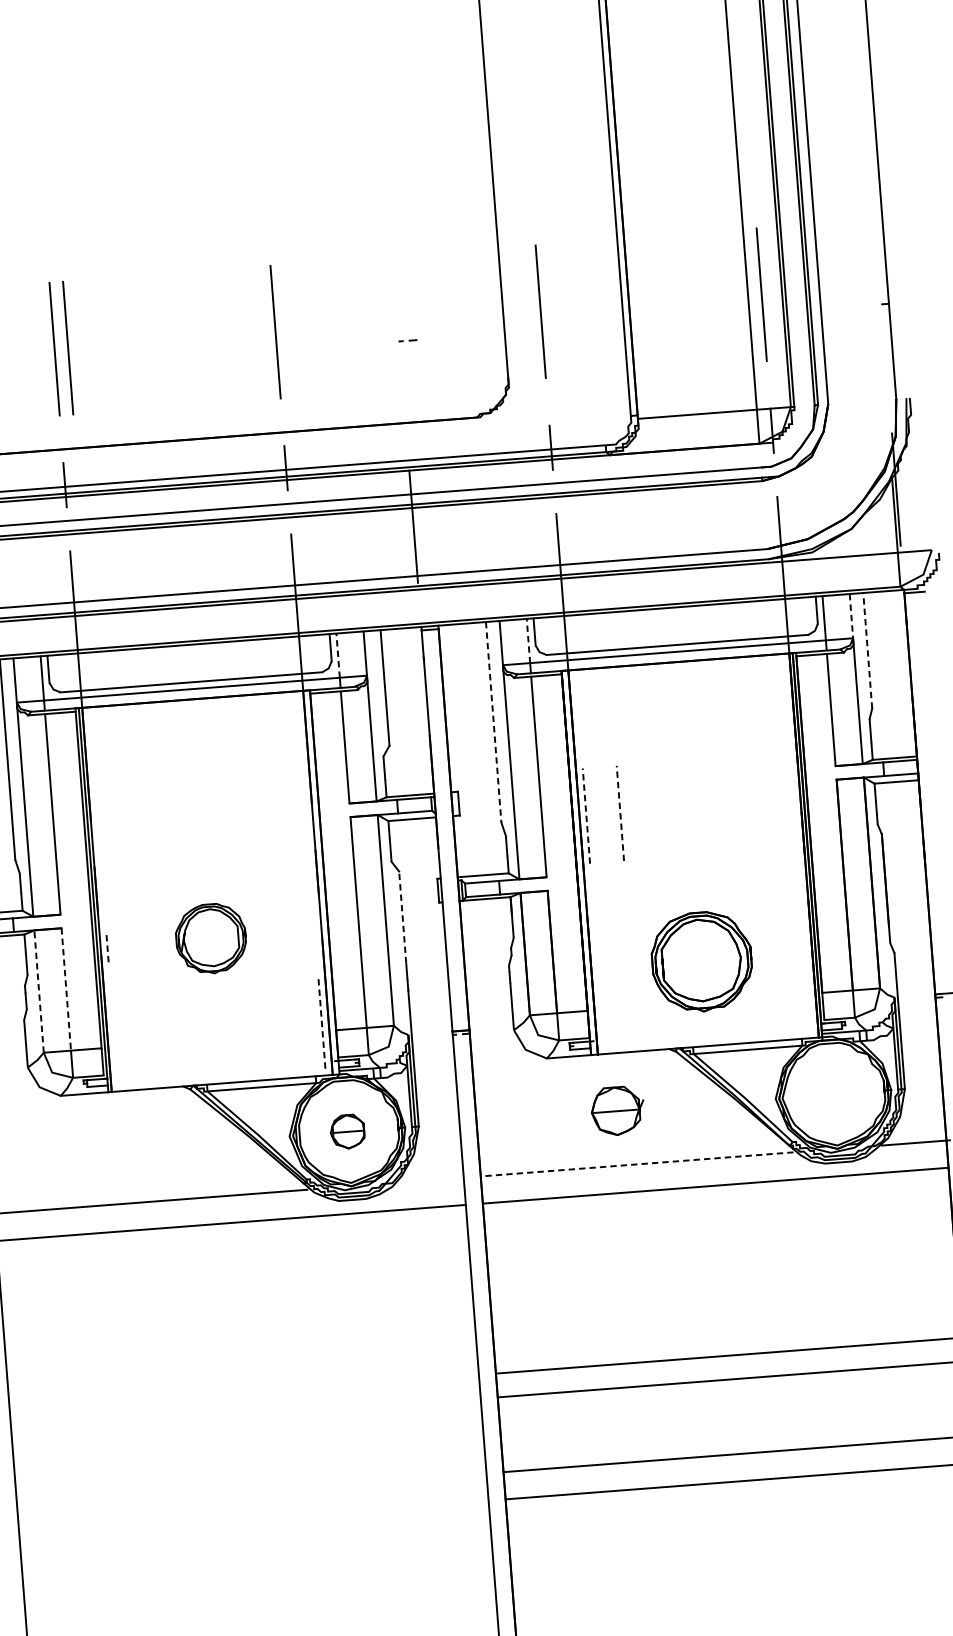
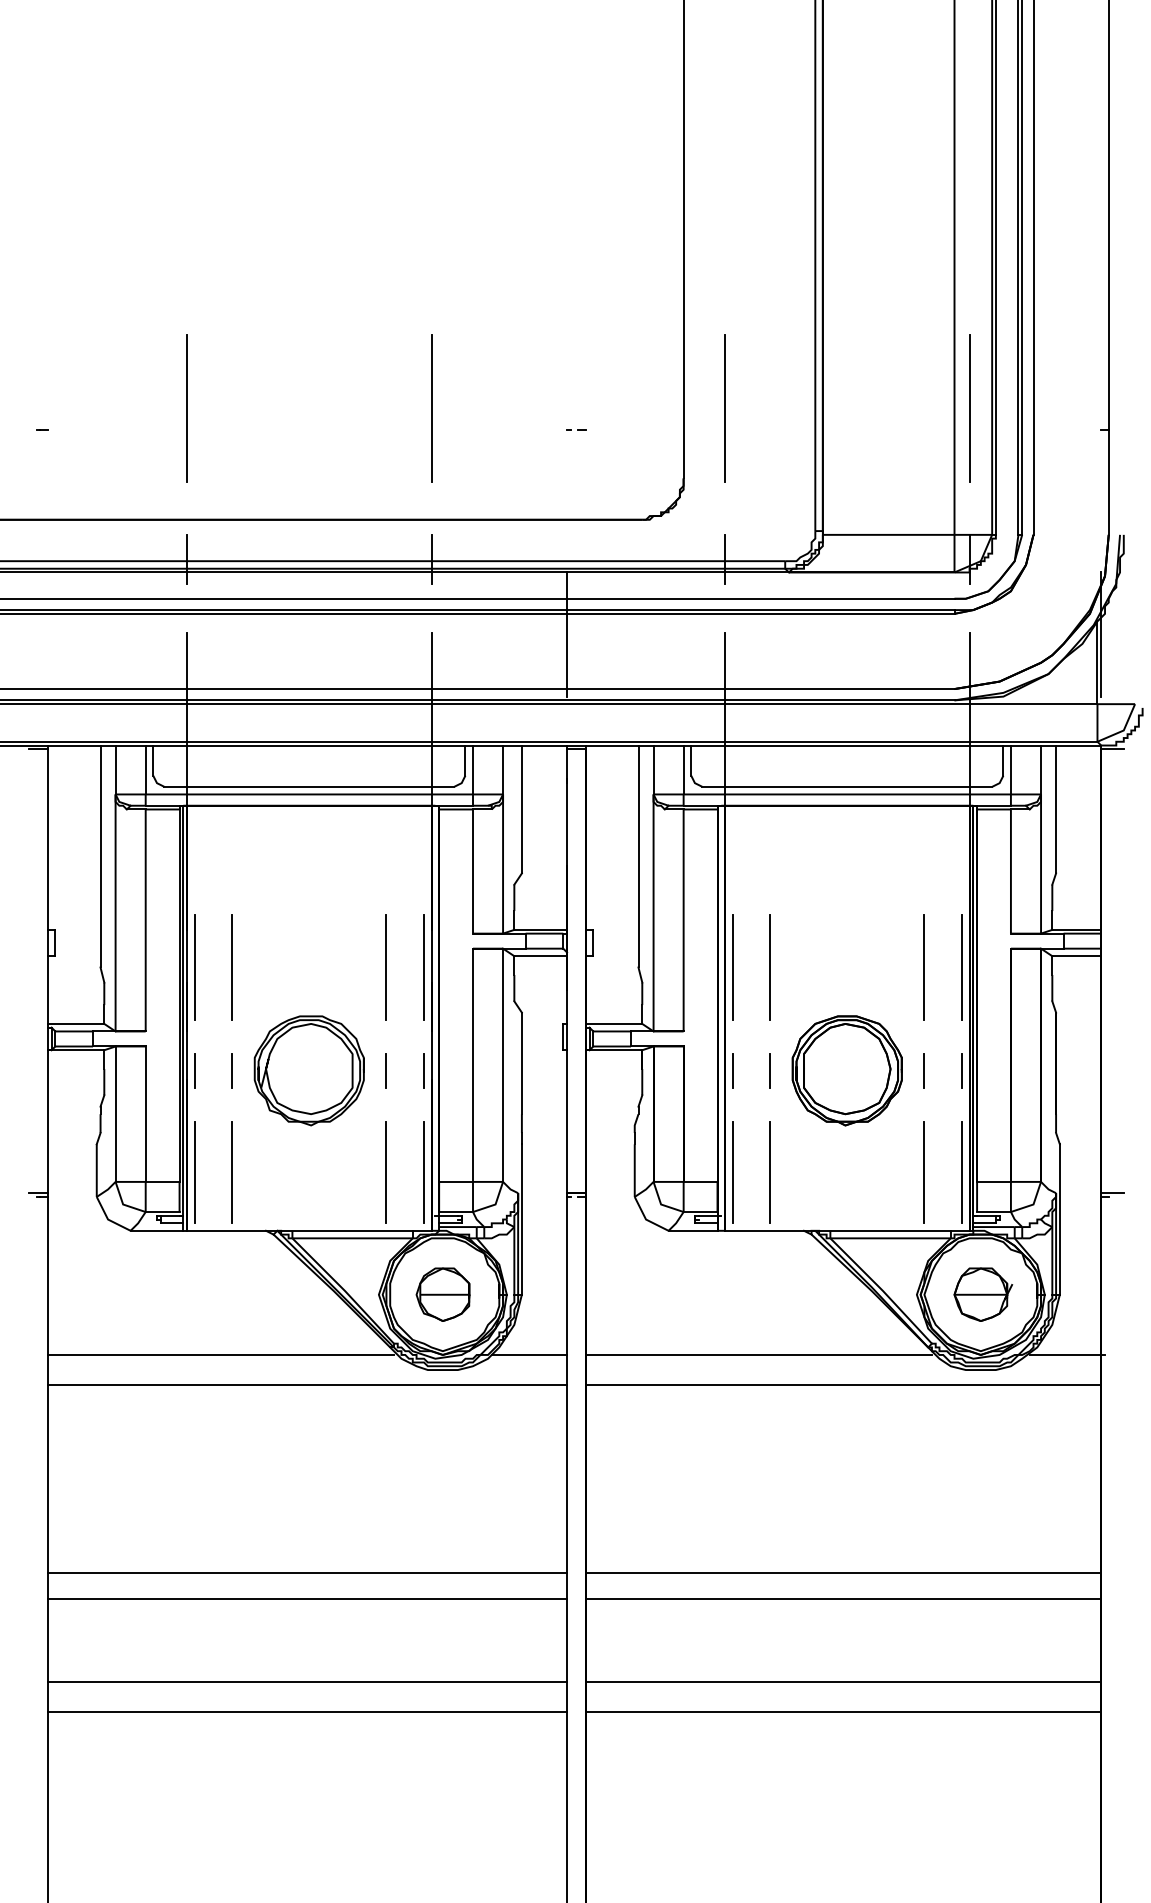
line: (67, 347) -> (201, 408), removed
line: (851, 616) -> (1041, 770), dashed -> solid
line: (528, 640) -> (683, 769), dashed -> solid
line: (868, 650) -> (1056, 809), dashed -> solid
line: (338, 655) -> (473, 769), dashed -> solid
line: (493, 722) -> (638, 856), dashed -> solid
line: (794, 800) -> (962, 967), added
line: (759, 802) -> (924, 967), added
line: (620, 813) -> (770, 967), dashed -> solid
line: (586, 816) -> (732, 967), dashed -> solid
line: (308, 837) -> (424, 967), added
line: (272, 840) -> (385, 967), added
line: (134, 850) -> (232, 967), added
line: (100, 853) -> (194, 967), added
line: (801, 893) -> (962, 1070), added
line: (767, 895) -> (924, 1070), added
line: (627, 906) -> (770, 1070), added
line: (593, 909) -> (732, 1070), added
line: (402, 917) -> (521, 1063), dashed -> solid
line: (315, 930) -> (424, 1070), added
line: (280, 933) -> (386, 1070), added
part: (210, 938) -> (308, 1070), size x1.43
line: (141, 943) -> (232, 1070), added
line: (107, 946) -> (194, 1070), dashed -> solid
part: (701, 961) -> (846, 1070), moved
line: (808, 985) -> (962, 1172), added
line: (774, 987) -> (924, 1172), added
line: (66, 989) -> (145, 1114), dashed -> solid
line: (39, 991) -> (115, 1114), dashed -> solid
line: (634, 998) -> (770, 1172), added
line: (600, 1001) -> (732, 1172), added
line: (322, 1022) -> (424, 1172), dashed -> solid
line: (287, 1025) -> (386, 1172), added
line: (148, 1036) -> (232, 1172), added
line: (114, 1038) -> (194, 1172), added
part: (618, 1110) -> (983, 1294), moved
part: (347, 1131) -> (442, 1294), size x1.43
line: (636, 1163) -> (758, 1354), dashed -> solid
line: (429, 1179) -> (529, 1354), added
line: (244, 1393) -> (307, 1573), added
line: (246, 1416) -> (307, 1599), added
line: (252, 1491) -> (307, 1682), added
line: (254, 1518) -> (307, 1712), added

